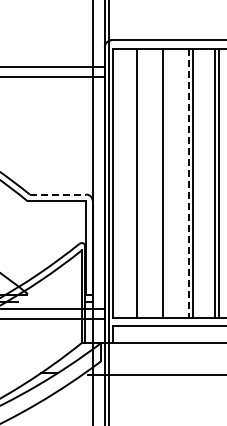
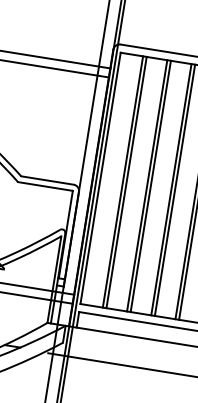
line: (140, 183) -> (126, 182), added
line: (166, 183) -> (150, 186), added
line: (188, 183) -> (171, 189), dashed -> solid
line: (58, 194) -> (47, 180), dashed -> solid

